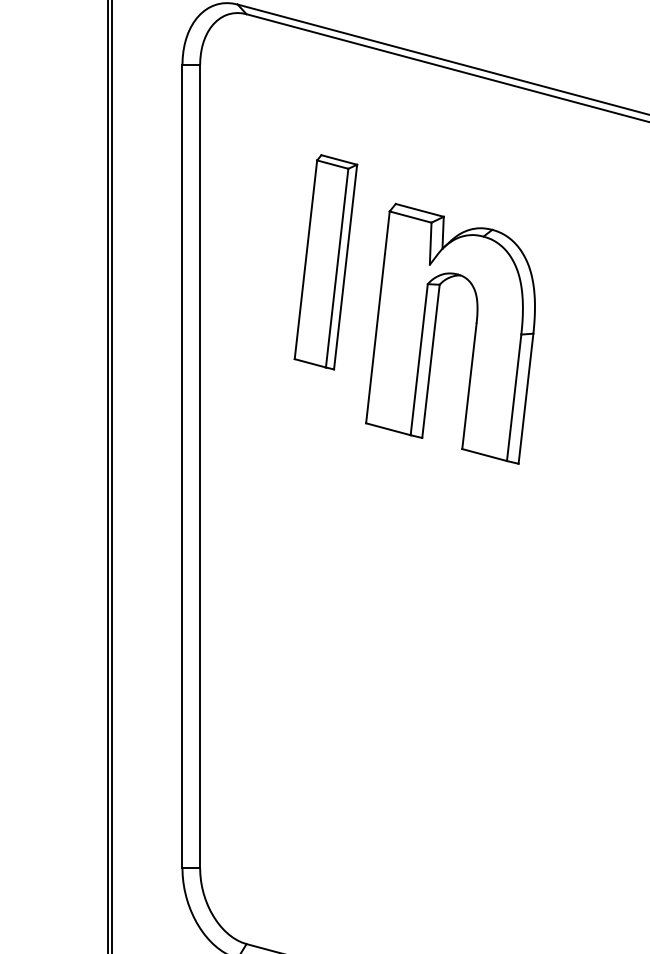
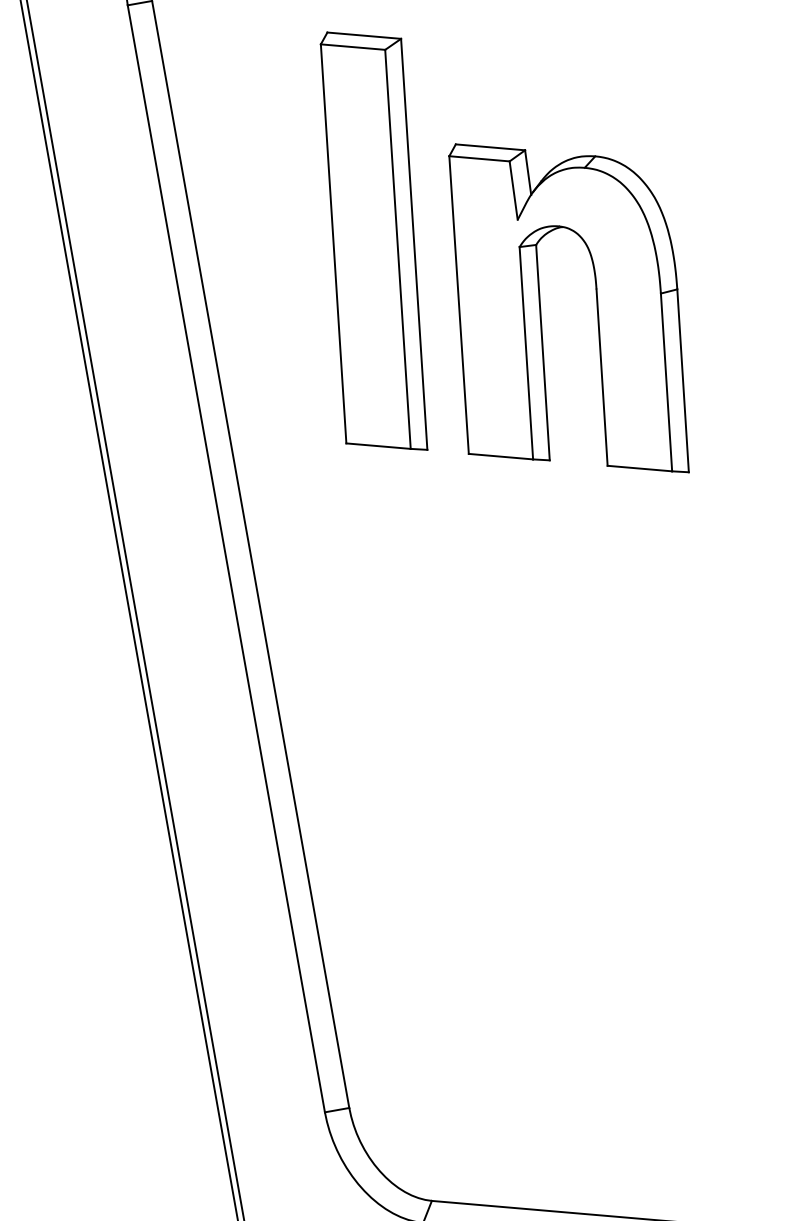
part: (325, 262) -> (373, 242), size x1.43

